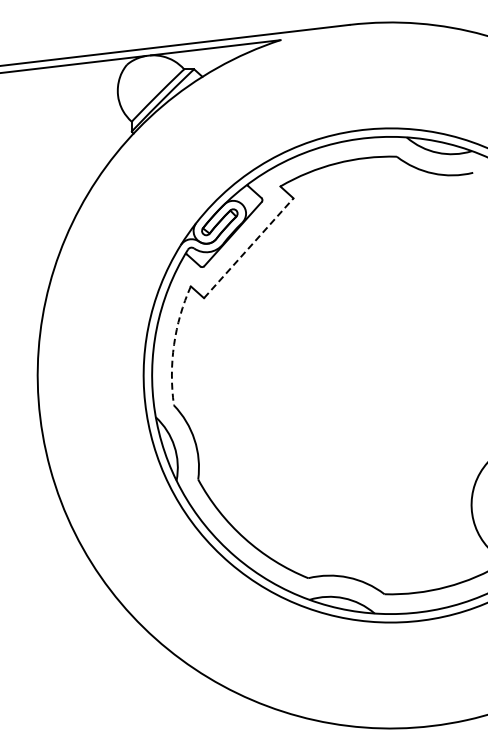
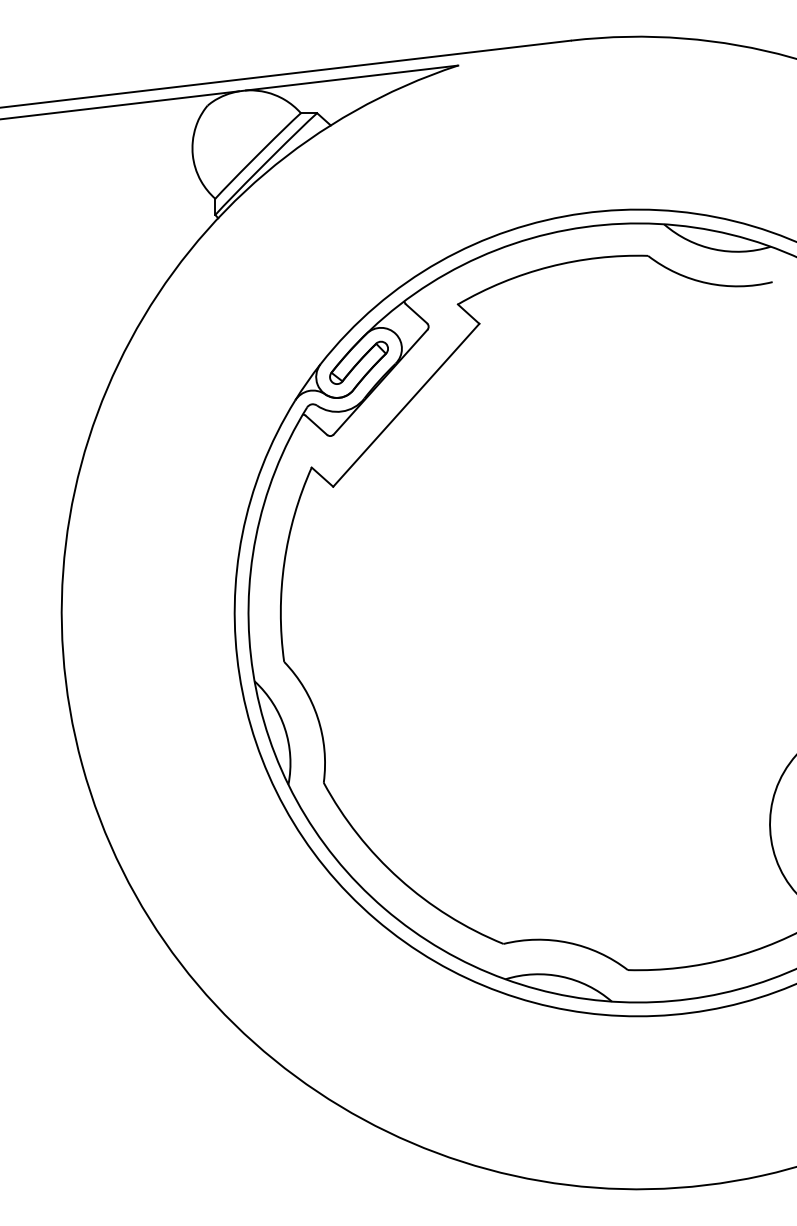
line: (249, 247) -> (407, 404), dashed -> solid
arc: (174, 344) -> (285, 562), dashed -> solid

